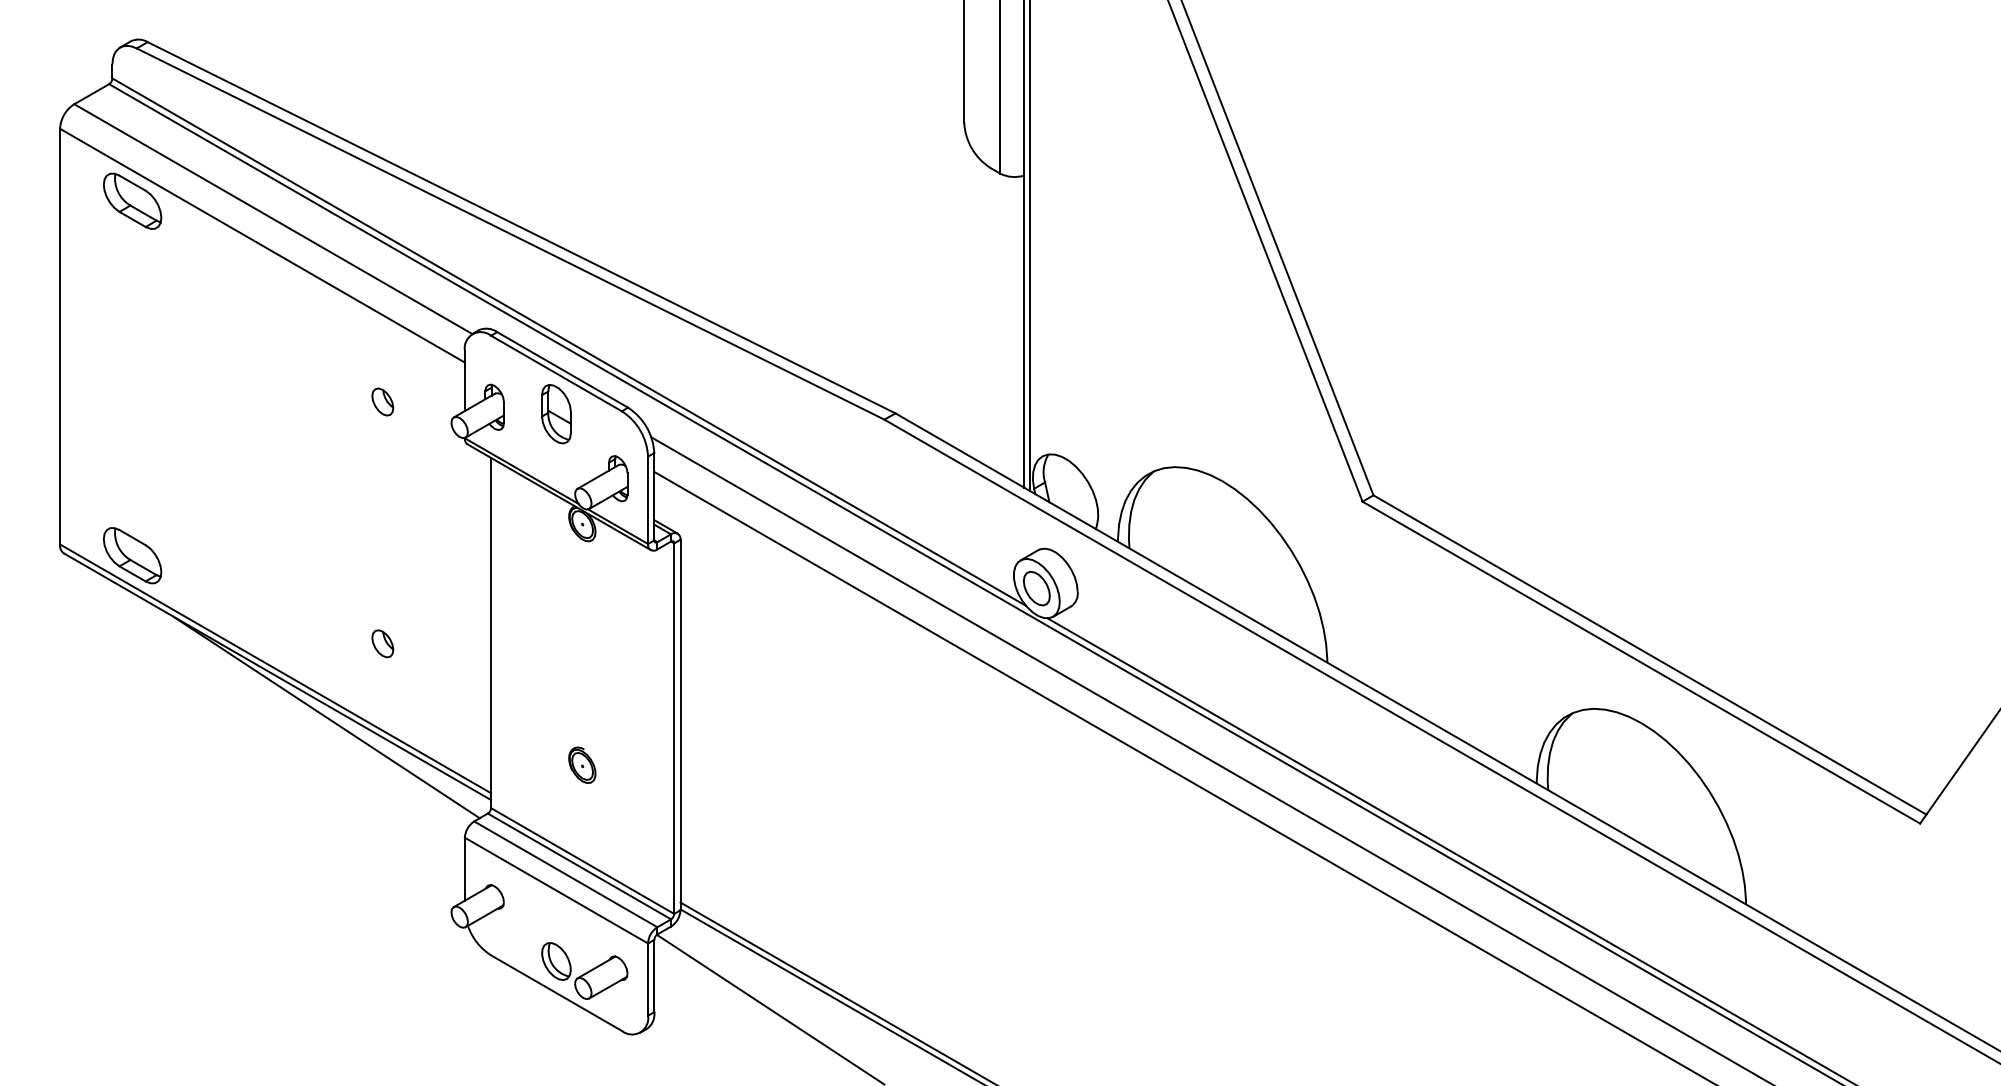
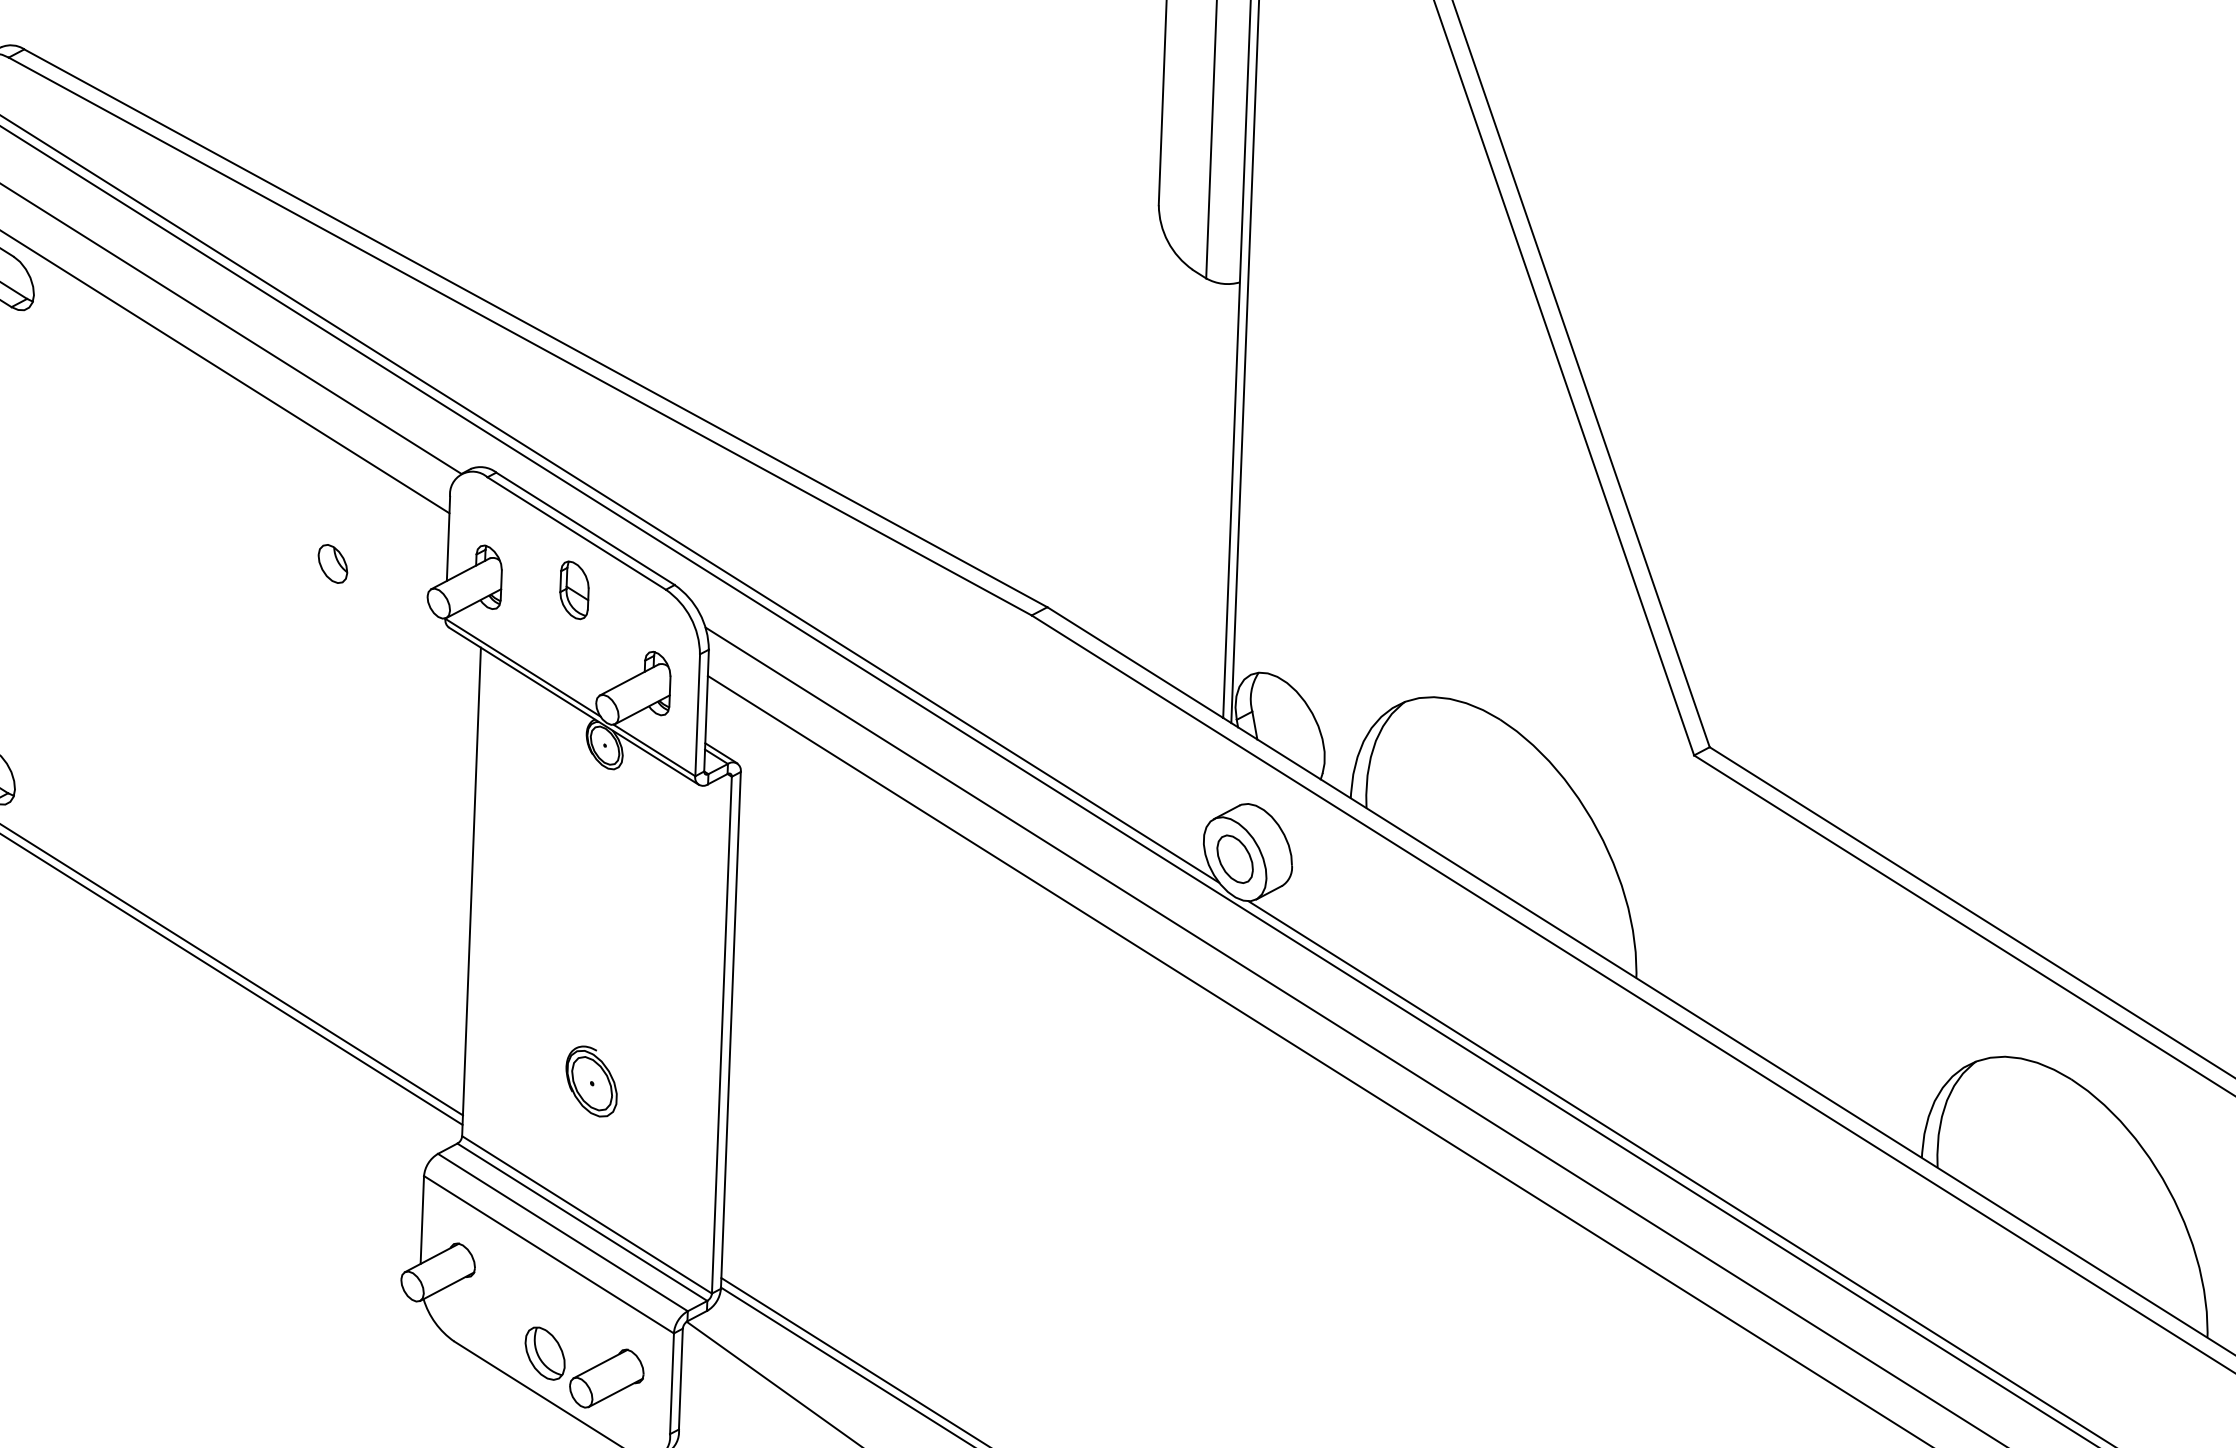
part: (556, 414) -> (574, 590), size x0.7
part: (382, 643) -> (319, 900), removed
line: (326, 717) -> (237, 1000), removed
part: (582, 764) -> (592, 1080), size x1.4

